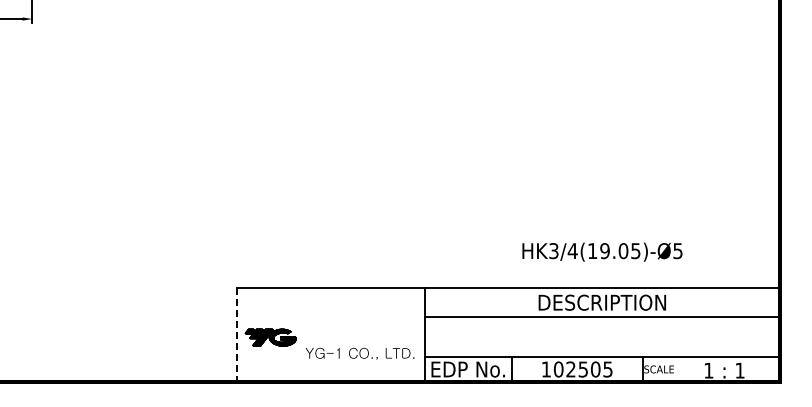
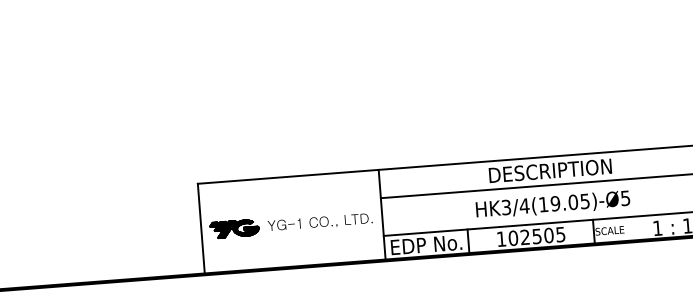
text: (602, 251) -> (553, 204), moved
line: (236, 335) -> (201, 229), dashed -> solid
text: (360, 353) -> (320, 222), moved

